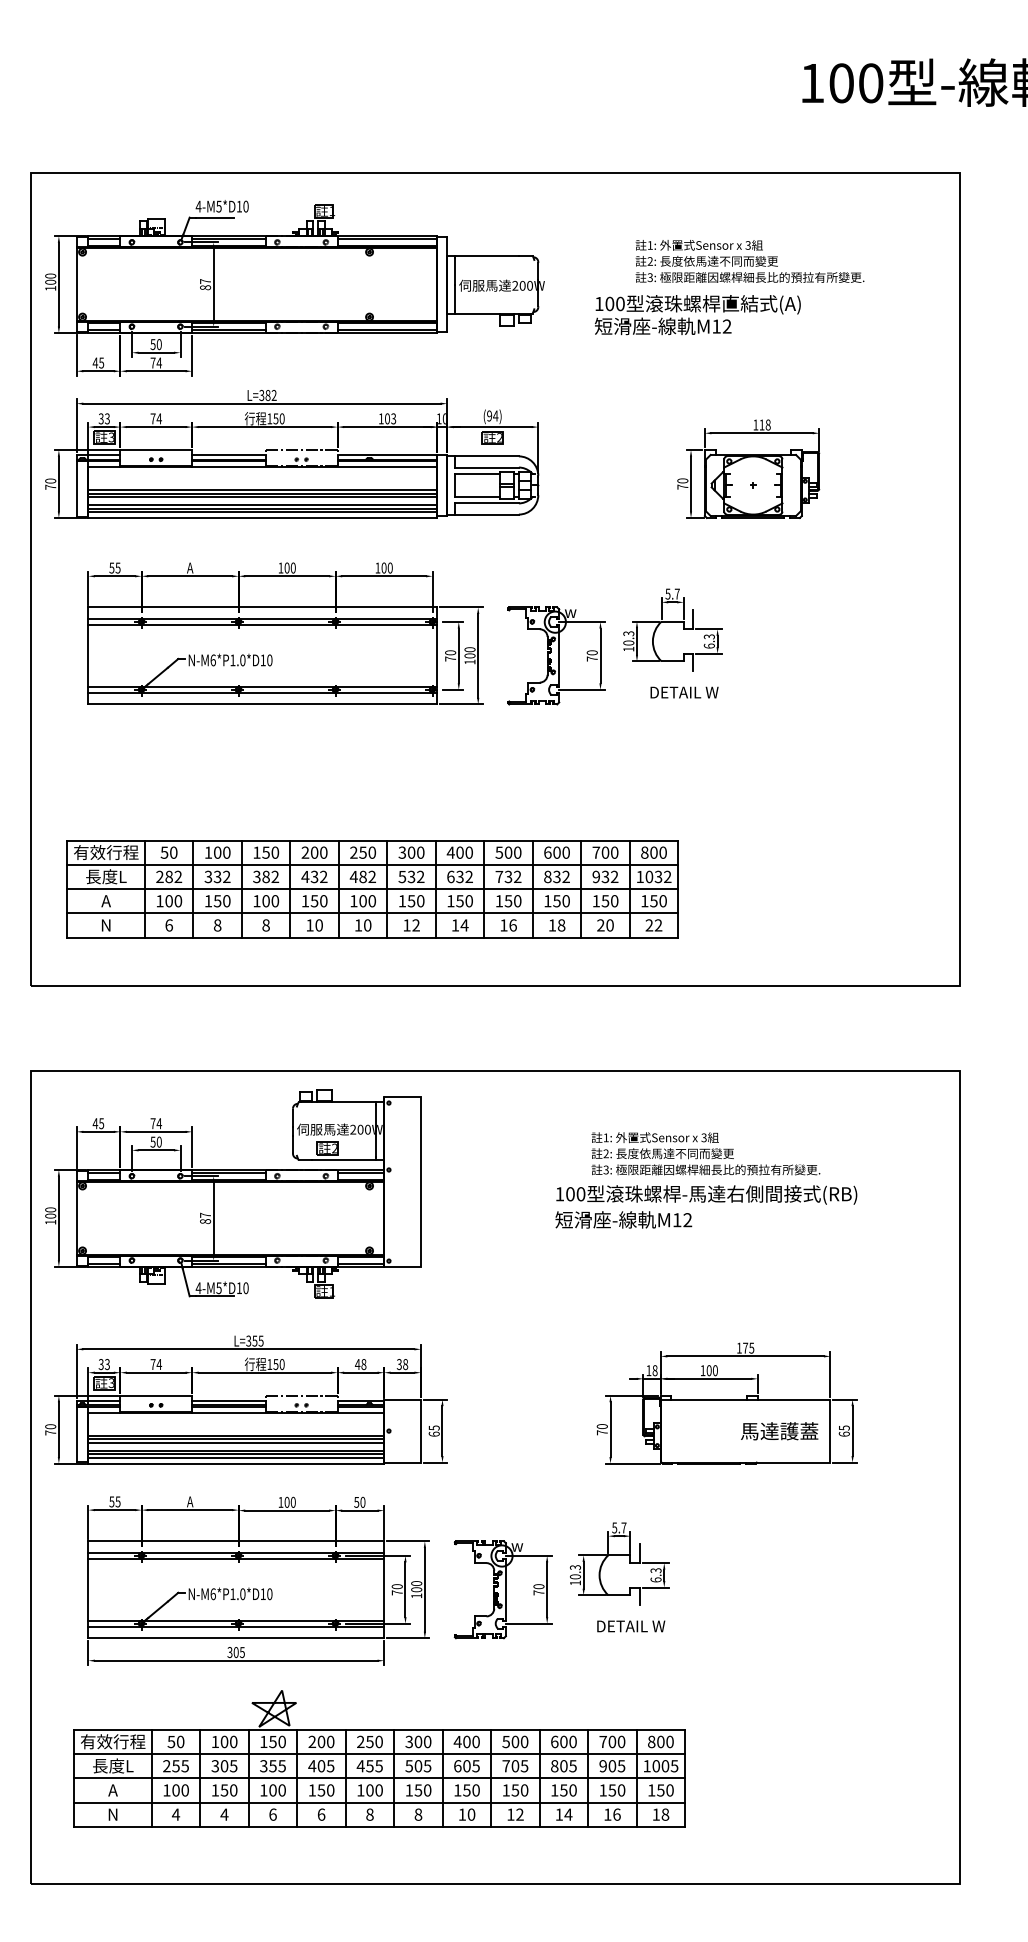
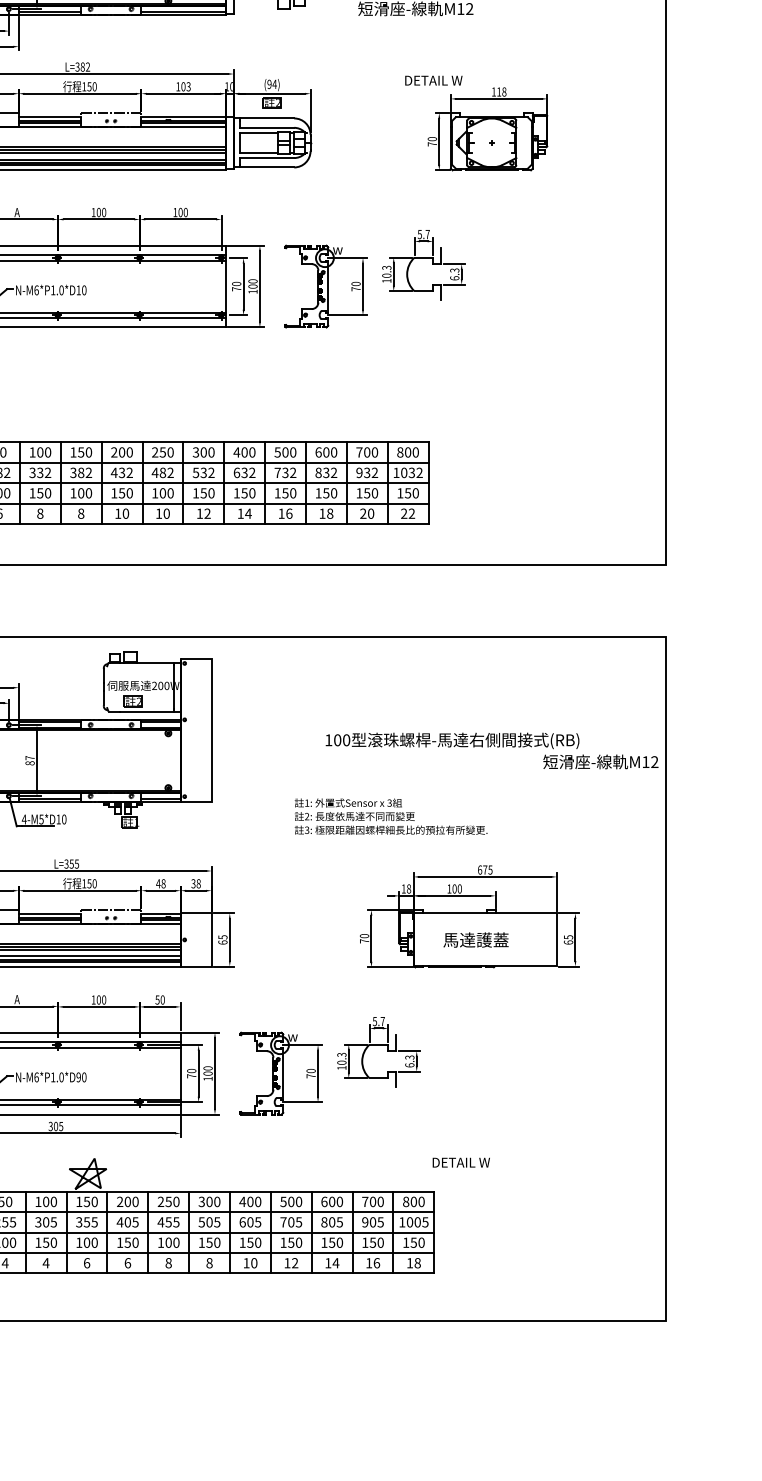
text: (684, 692) -> (433, 80), moved
text: (705, 1153) -> (390, 816), moved
text: (623, 1219) -> (600, 761), moved
text: (739, 1347) -> (480, 869), 175 -> 675
text: (779, 1431) -> (475, 940), moved
text: (262, 1594) -> (78, 1077), N-M6*P1.0*D10 -> N-M6*P1.0*D90
text: (631, 1626) -> (461, 1162), moved

